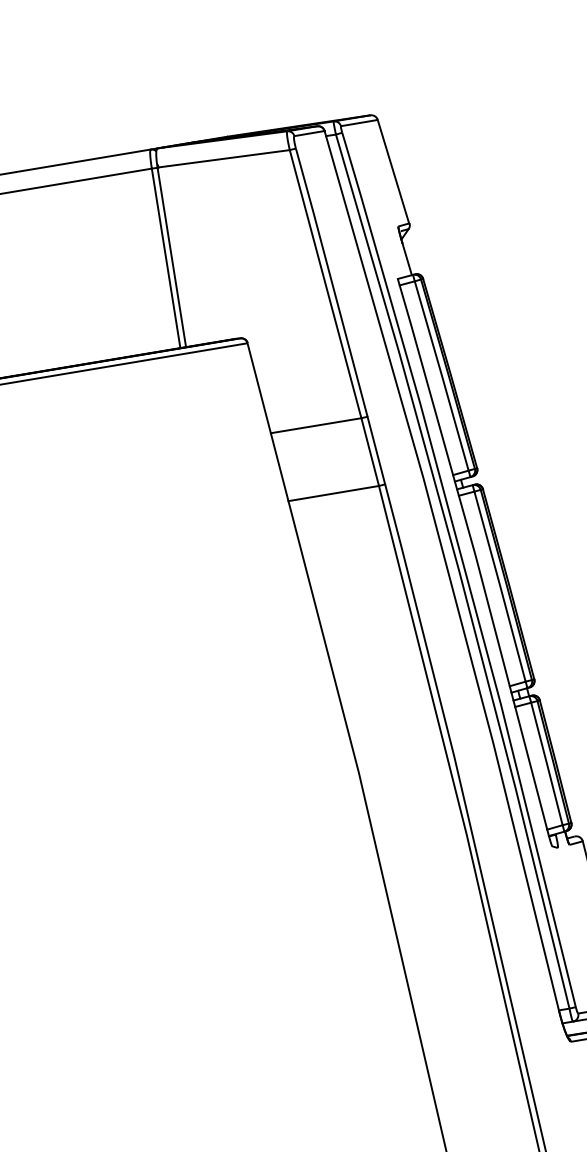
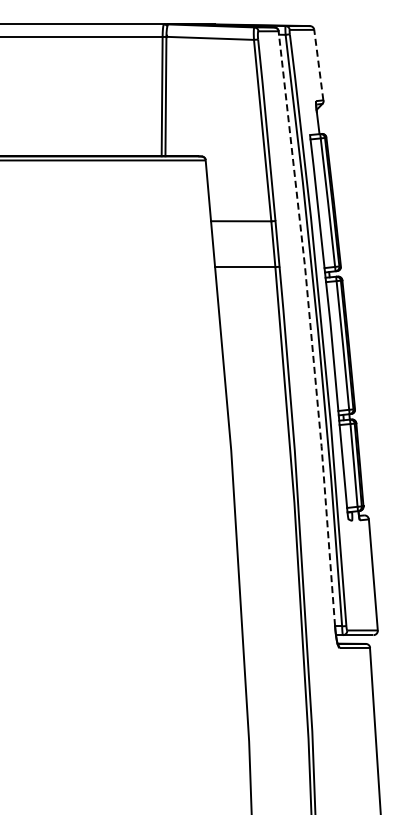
line: (393, 172) -> (318, 65), solid -> dashed
line: (447, 569) -> (310, 328), solid -> dashed

